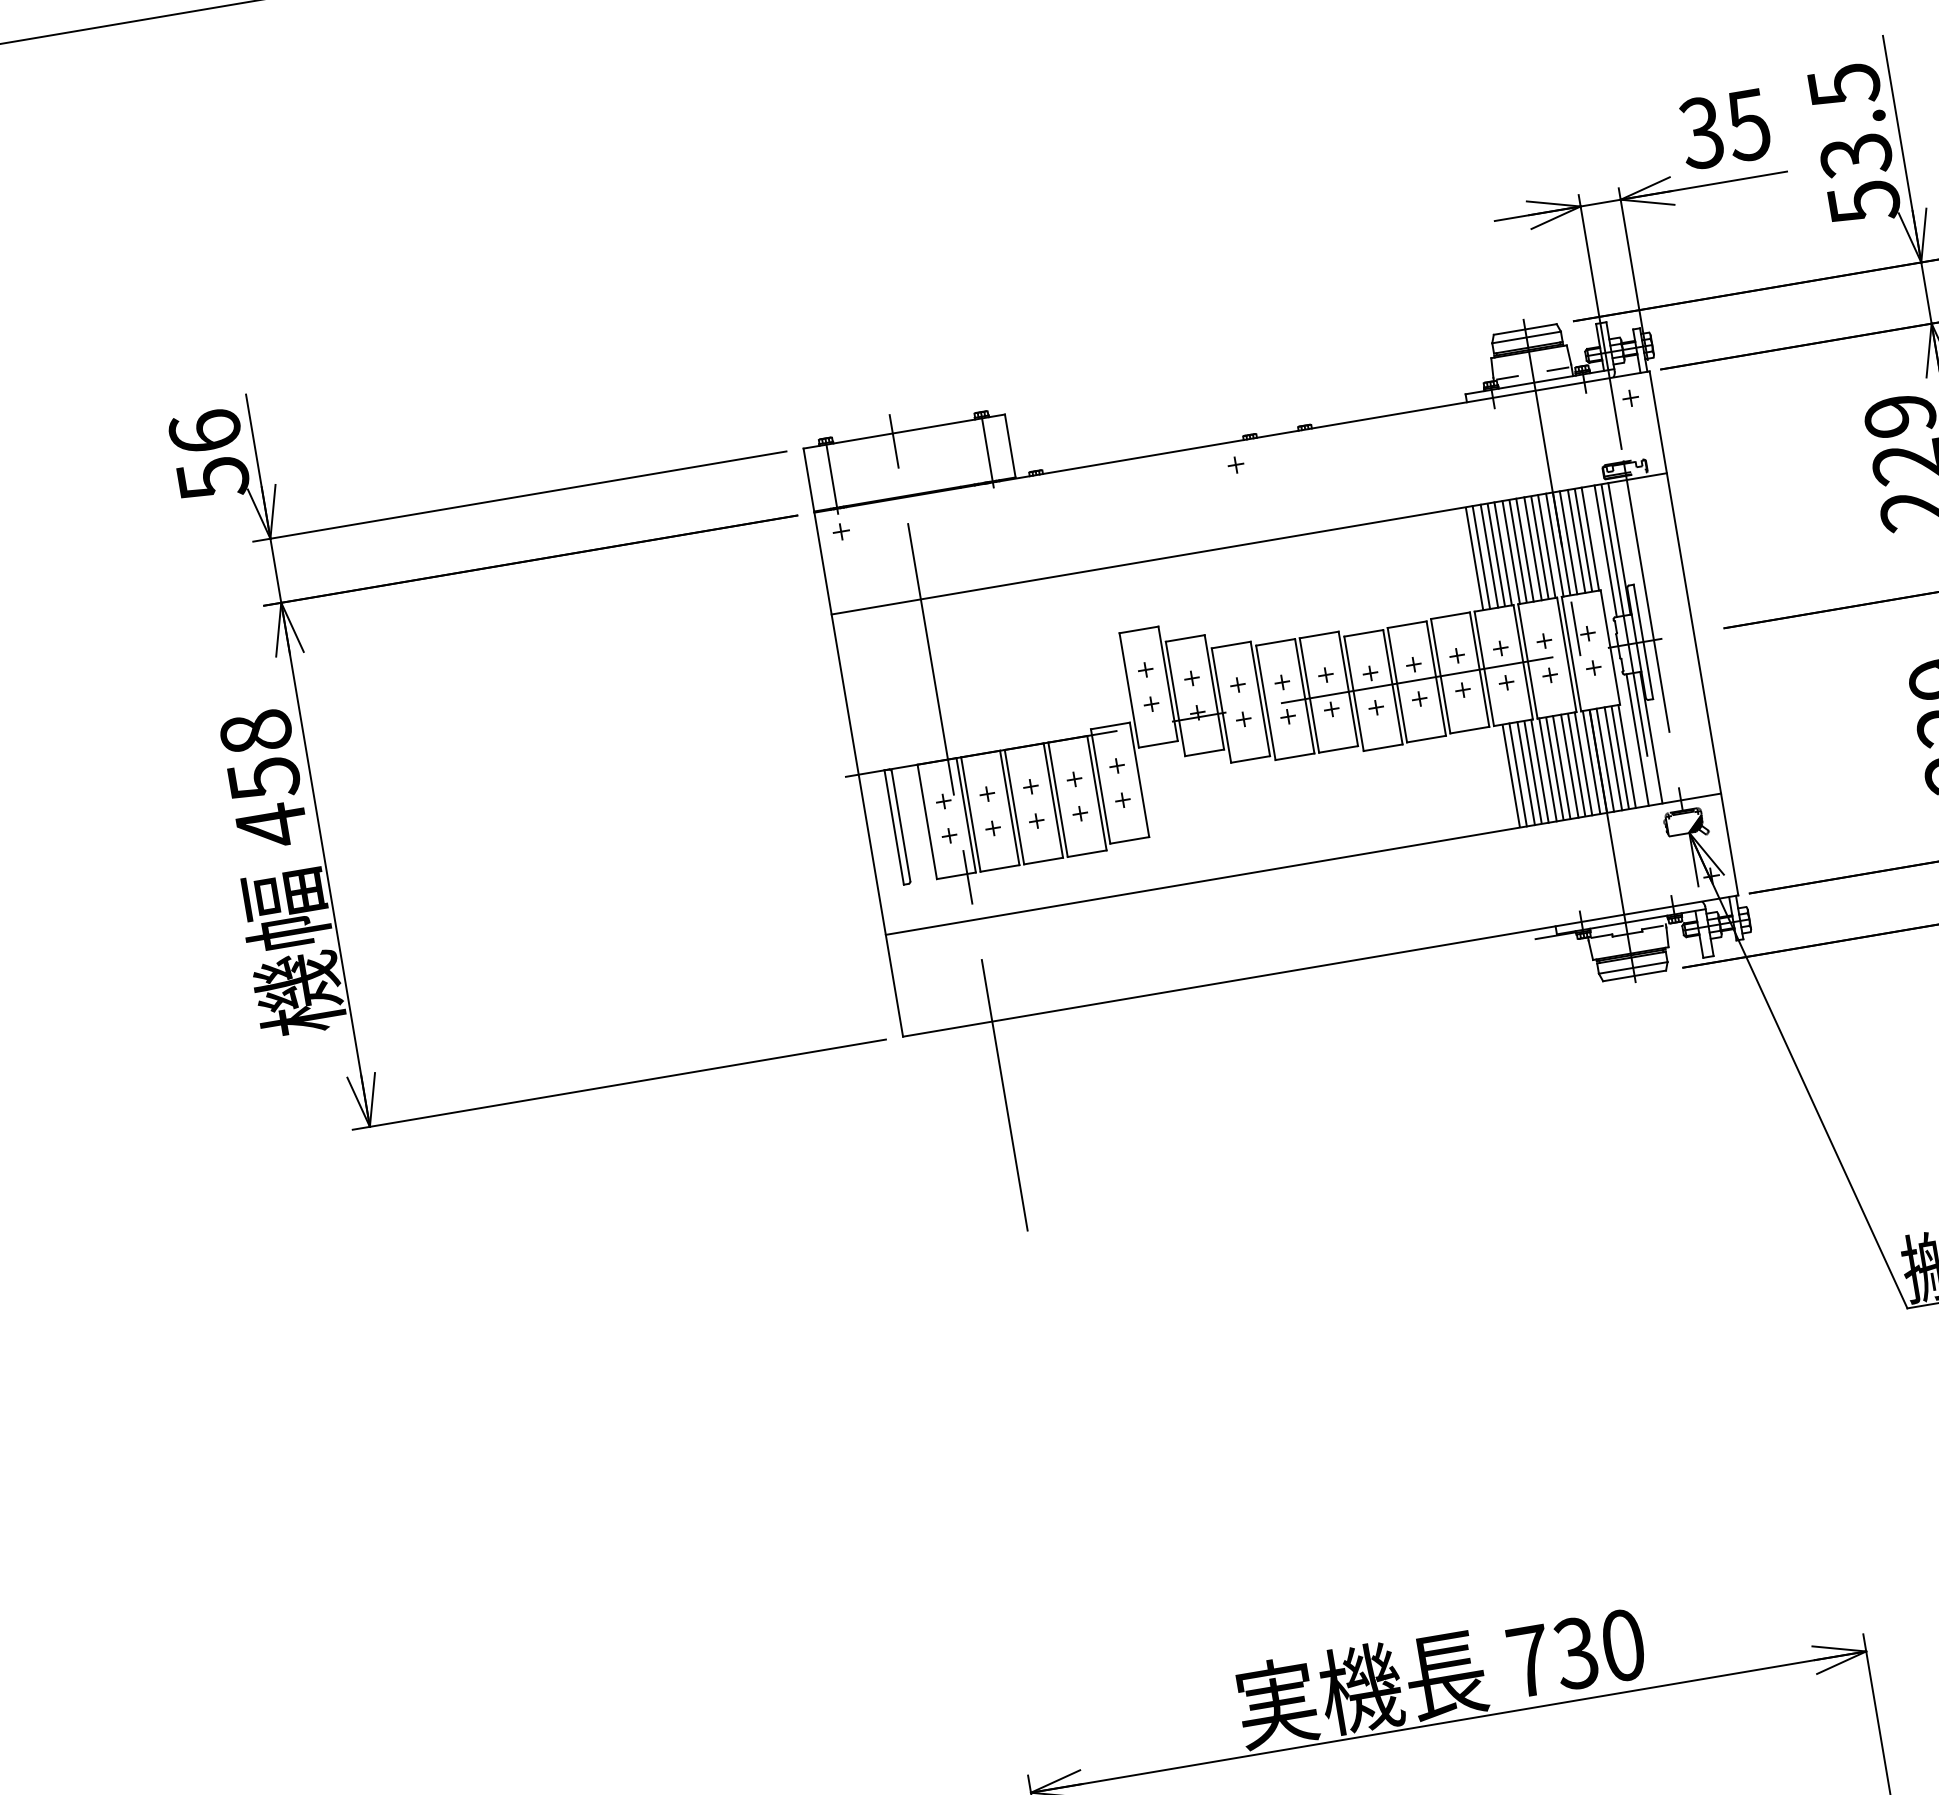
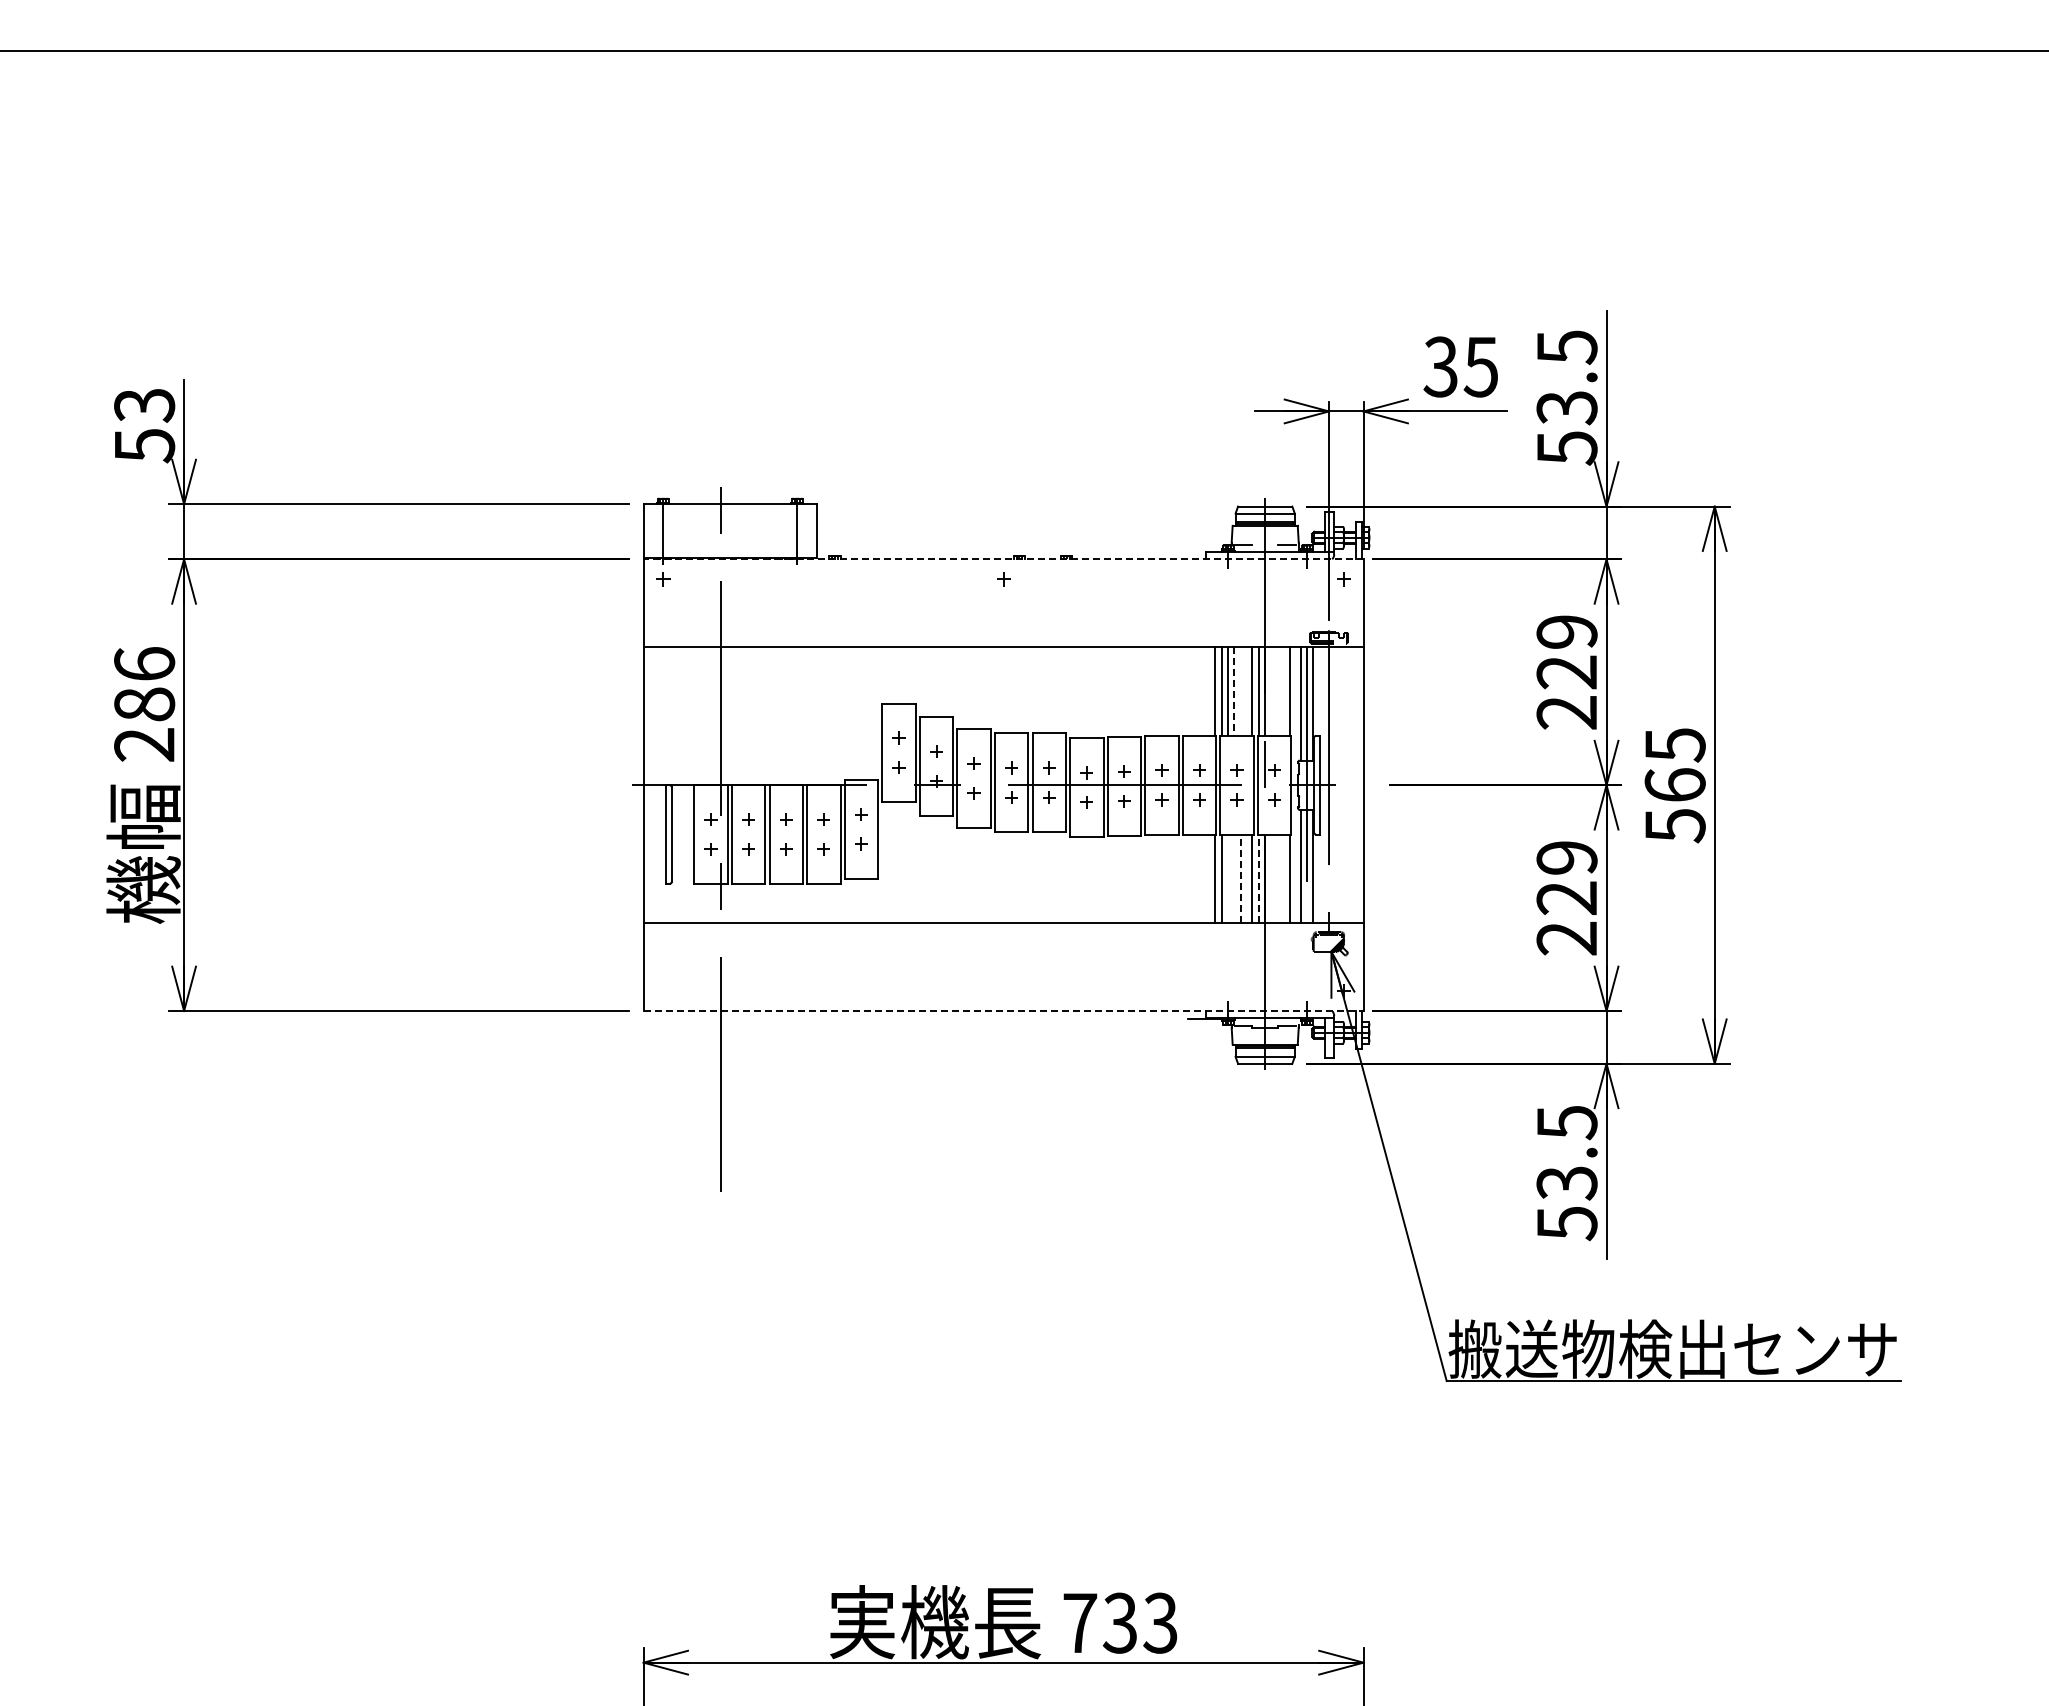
text: (205, 432) -> (144, 405), 56 -> 53
line: (1231, 442) -> (1003, 559), solid -> dashed
line: (1583, 540) -> (1284, 691), removed
line: (1576, 541) -> (1278, 691), removed
line: (1568, 542) -> (1271, 691), removed
line: (1539, 547) -> (1246, 691), removed
line: (1532, 548) -> (1240, 691), removed
line: (1524, 551) -> (1233, 692), solid -> dashed
line: (1495, 555) -> (1208, 691), removed
line: (1489, 556) -> (1203, 691), removed
line: (1481, 557) -> (1196, 691), removed
line: (1474, 558) -> (1190, 691), removed
line: (1620, 757) -> (1284, 878), removed
line: (1613, 758) -> (1278, 878), removed
line: (1605, 759) -> (1271, 878), removed
line: (1591, 762) -> (1259, 878), solid -> dashed
line: (1576, 764) -> (1246, 878), removed
line: (1569, 765) -> (1240, 878), solid -> dashed
line: (1561, 767) -> (1233, 878), removed
line: (1554, 768) -> (1227, 878), removed
line: (1532, 772) -> (1208, 878), removed
line: (1526, 773) -> (1203, 878), removed
line: (1518, 774) -> (1196, 878), removed
line: (1511, 775) -> (1190, 878), removed
text: (264, 780) -> (144, 705), 458 -> 286
line: (1320, 966) -> (1003, 1011), solid -> dashed
text: (1622, 1644) -> (1160, 1622), 730 -> 733

